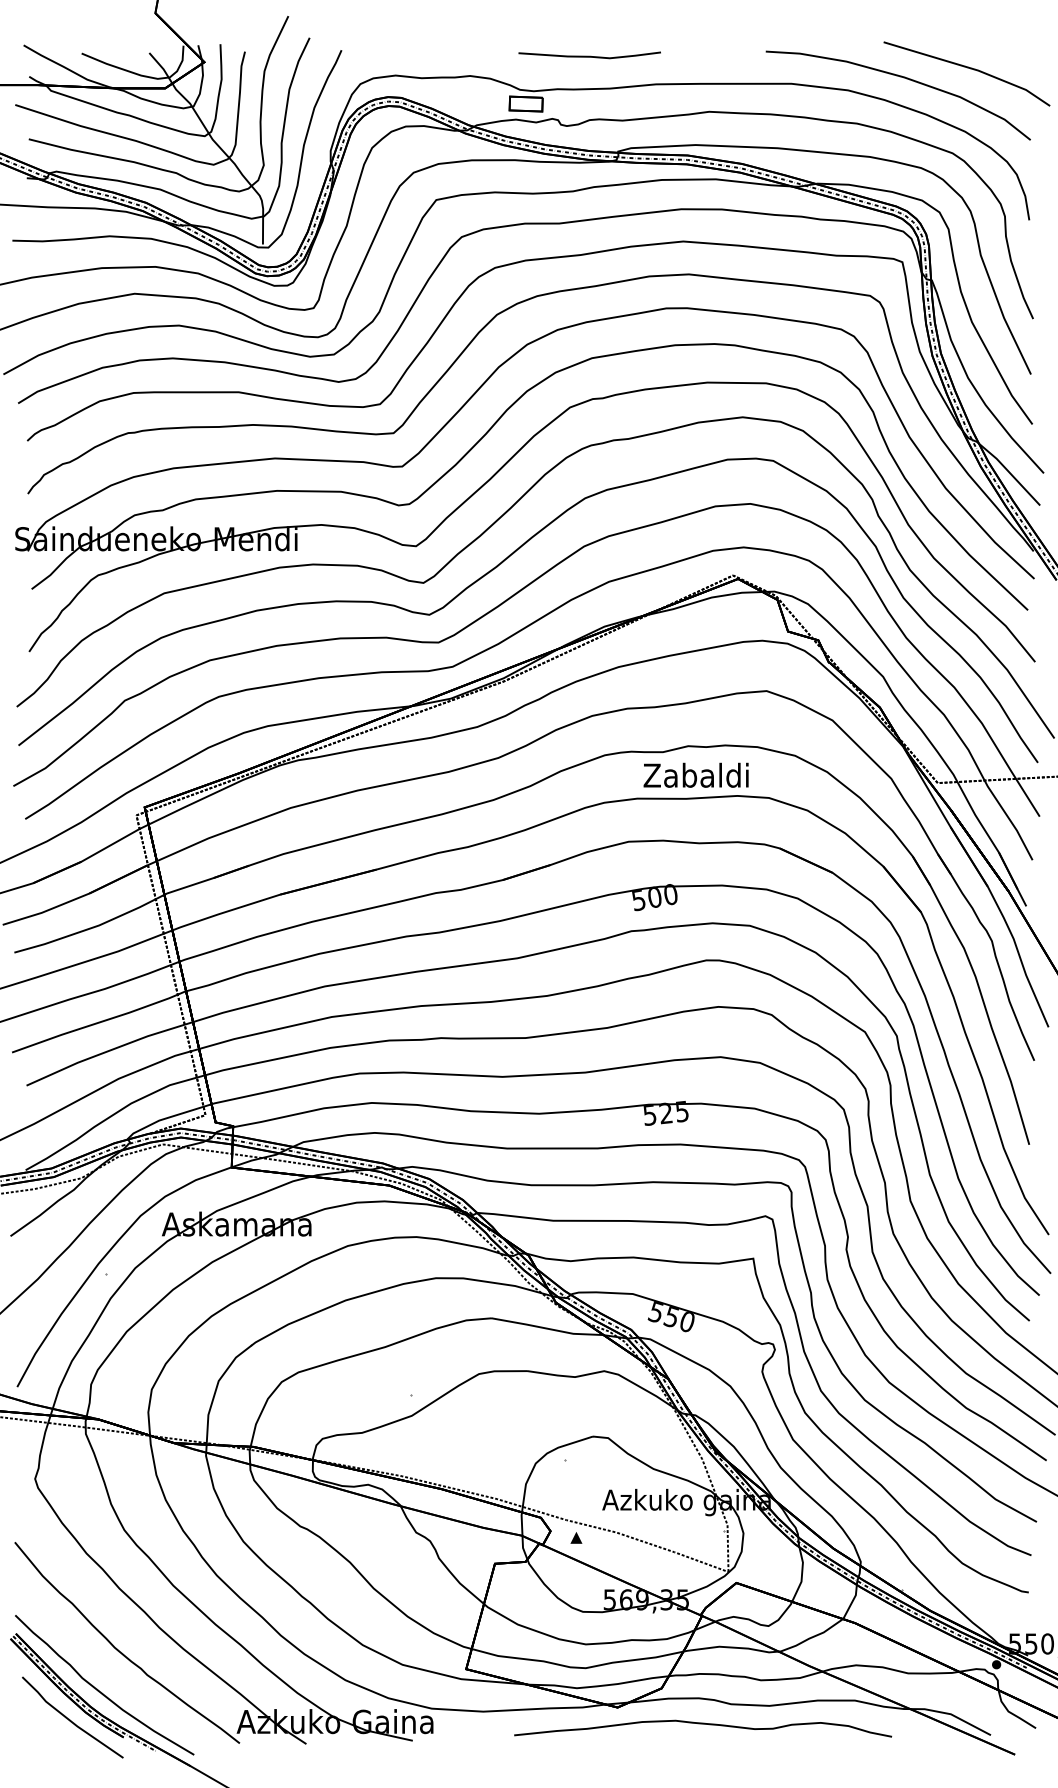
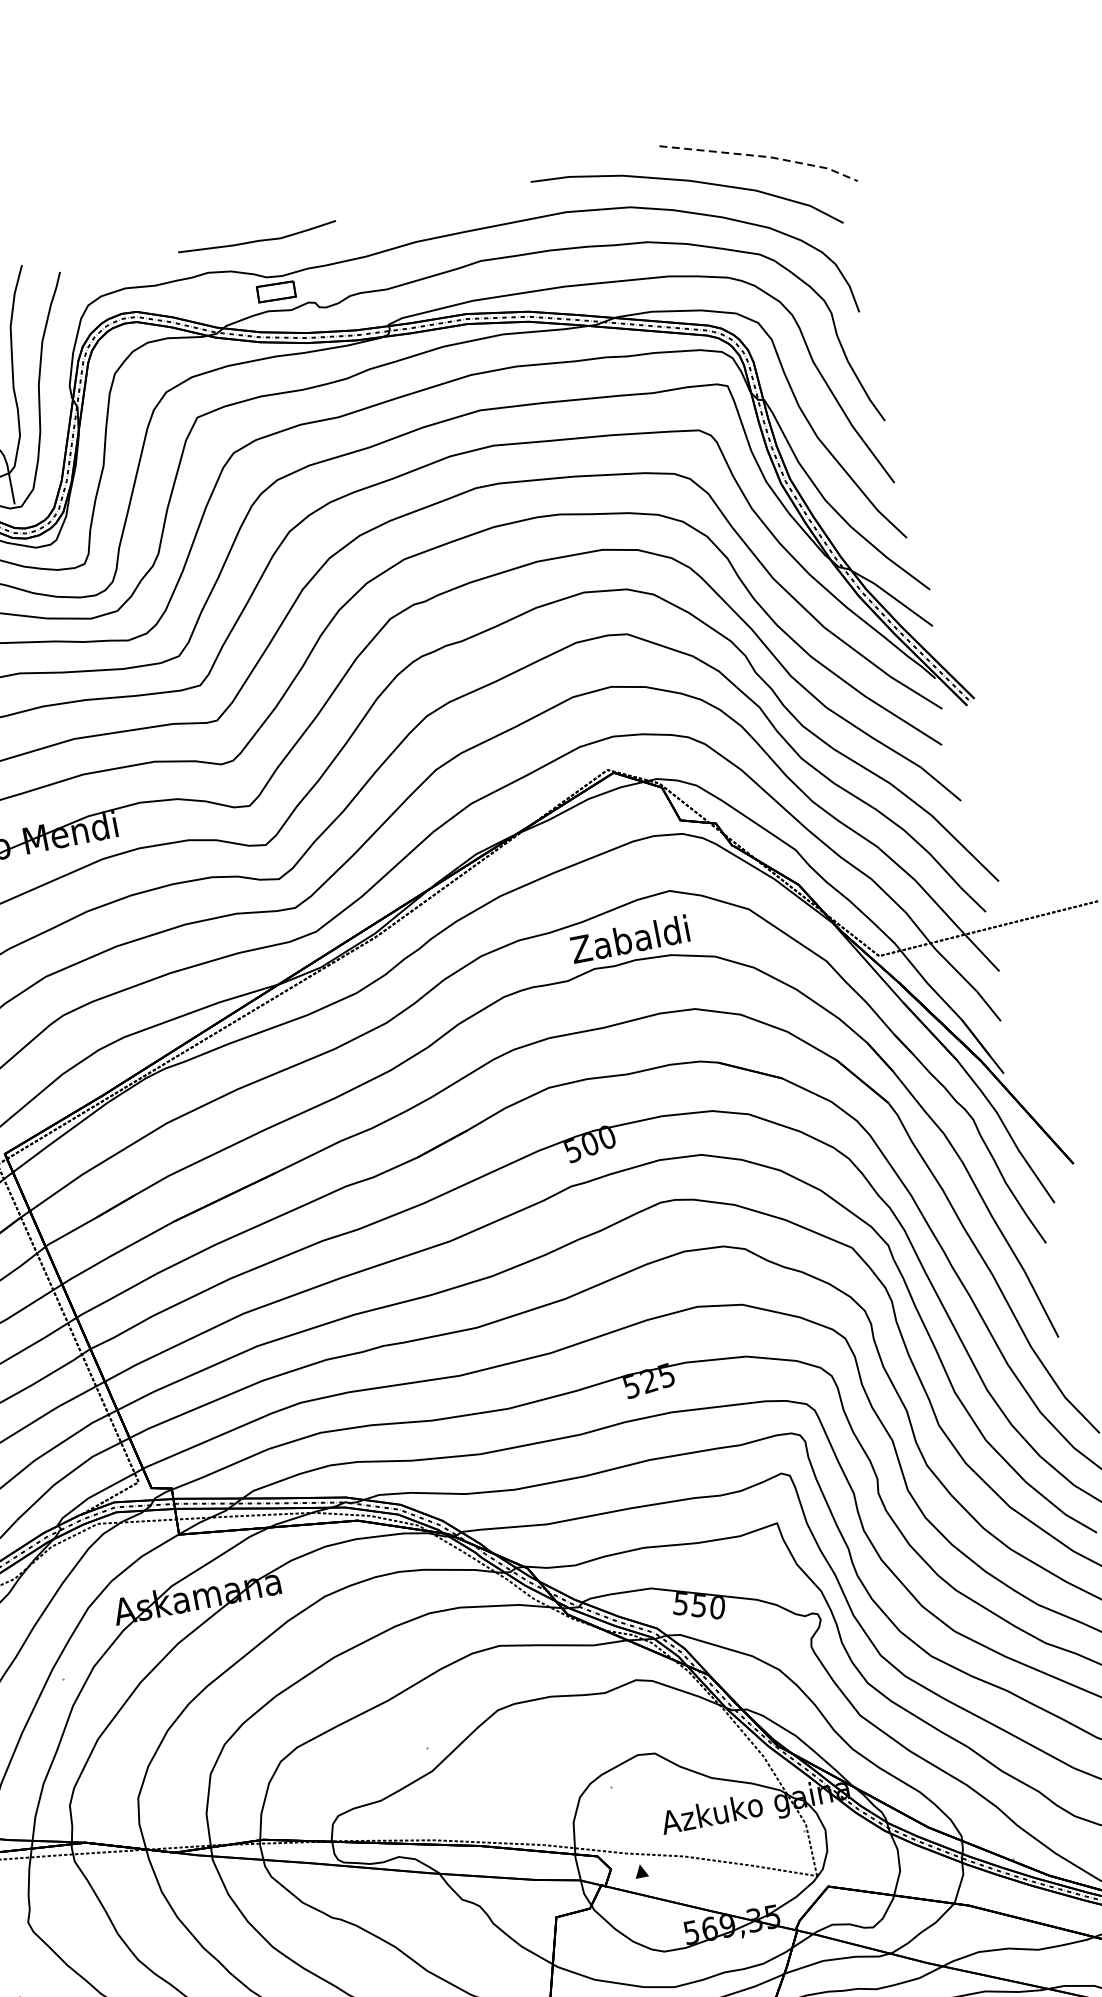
curve: (589, 55) -> (257, 239), moved
line: (970, 68) -> (761, 156), solid -> dashed
text: (695, 774) -> (629, 938), moved

